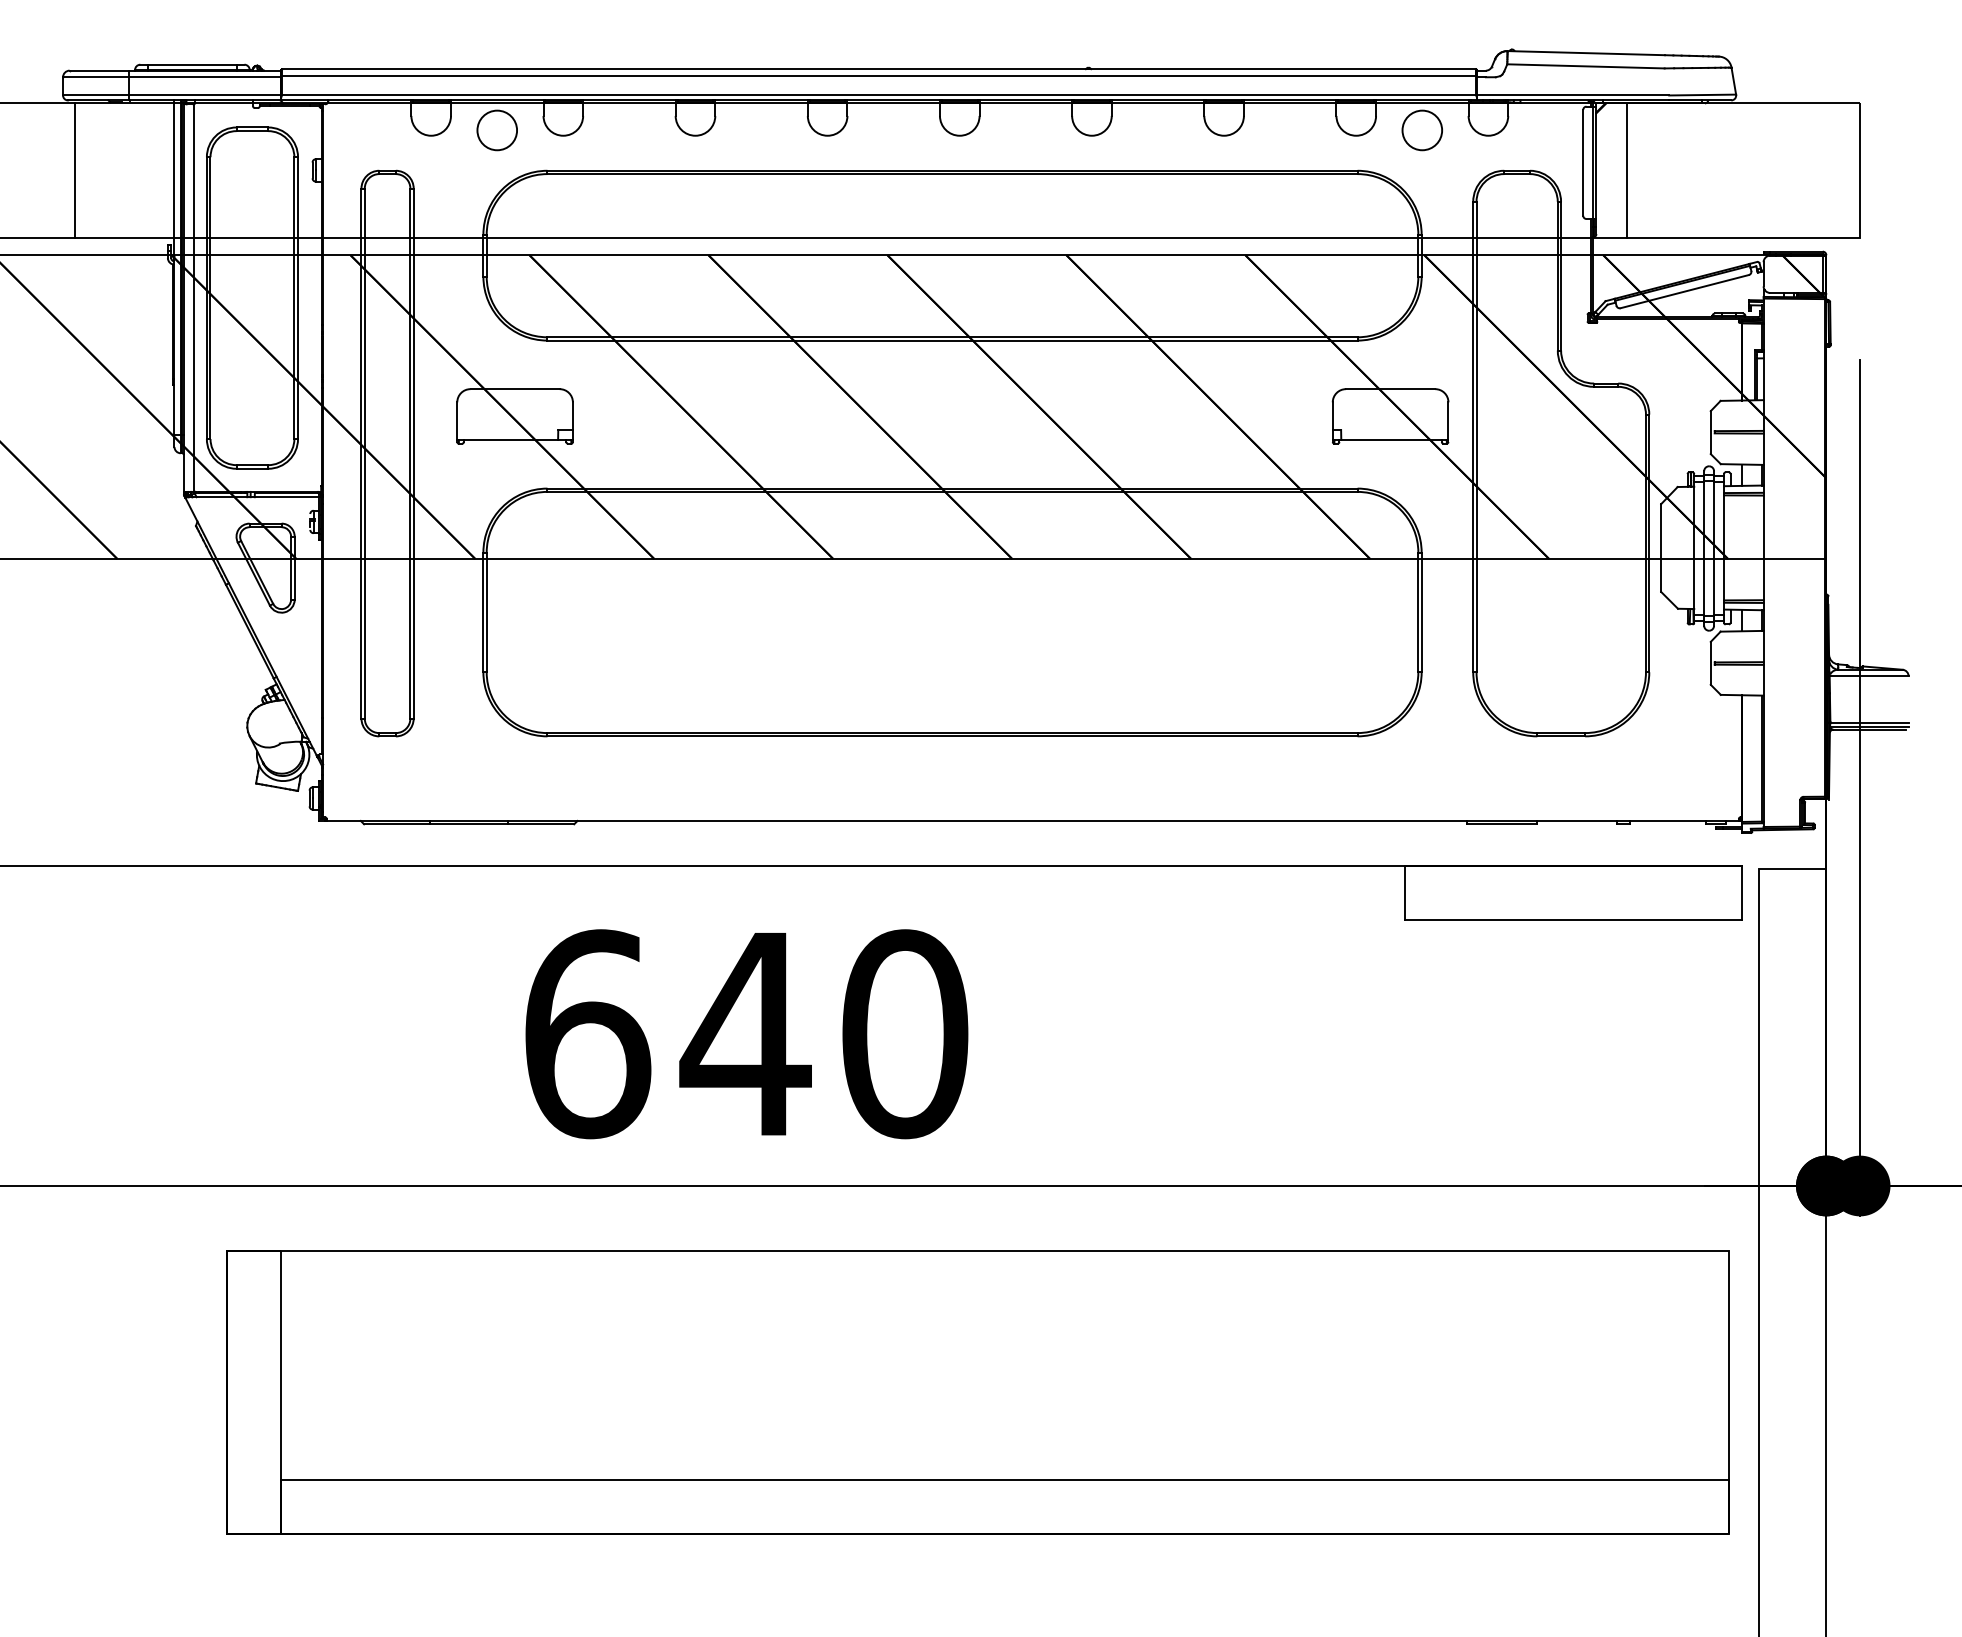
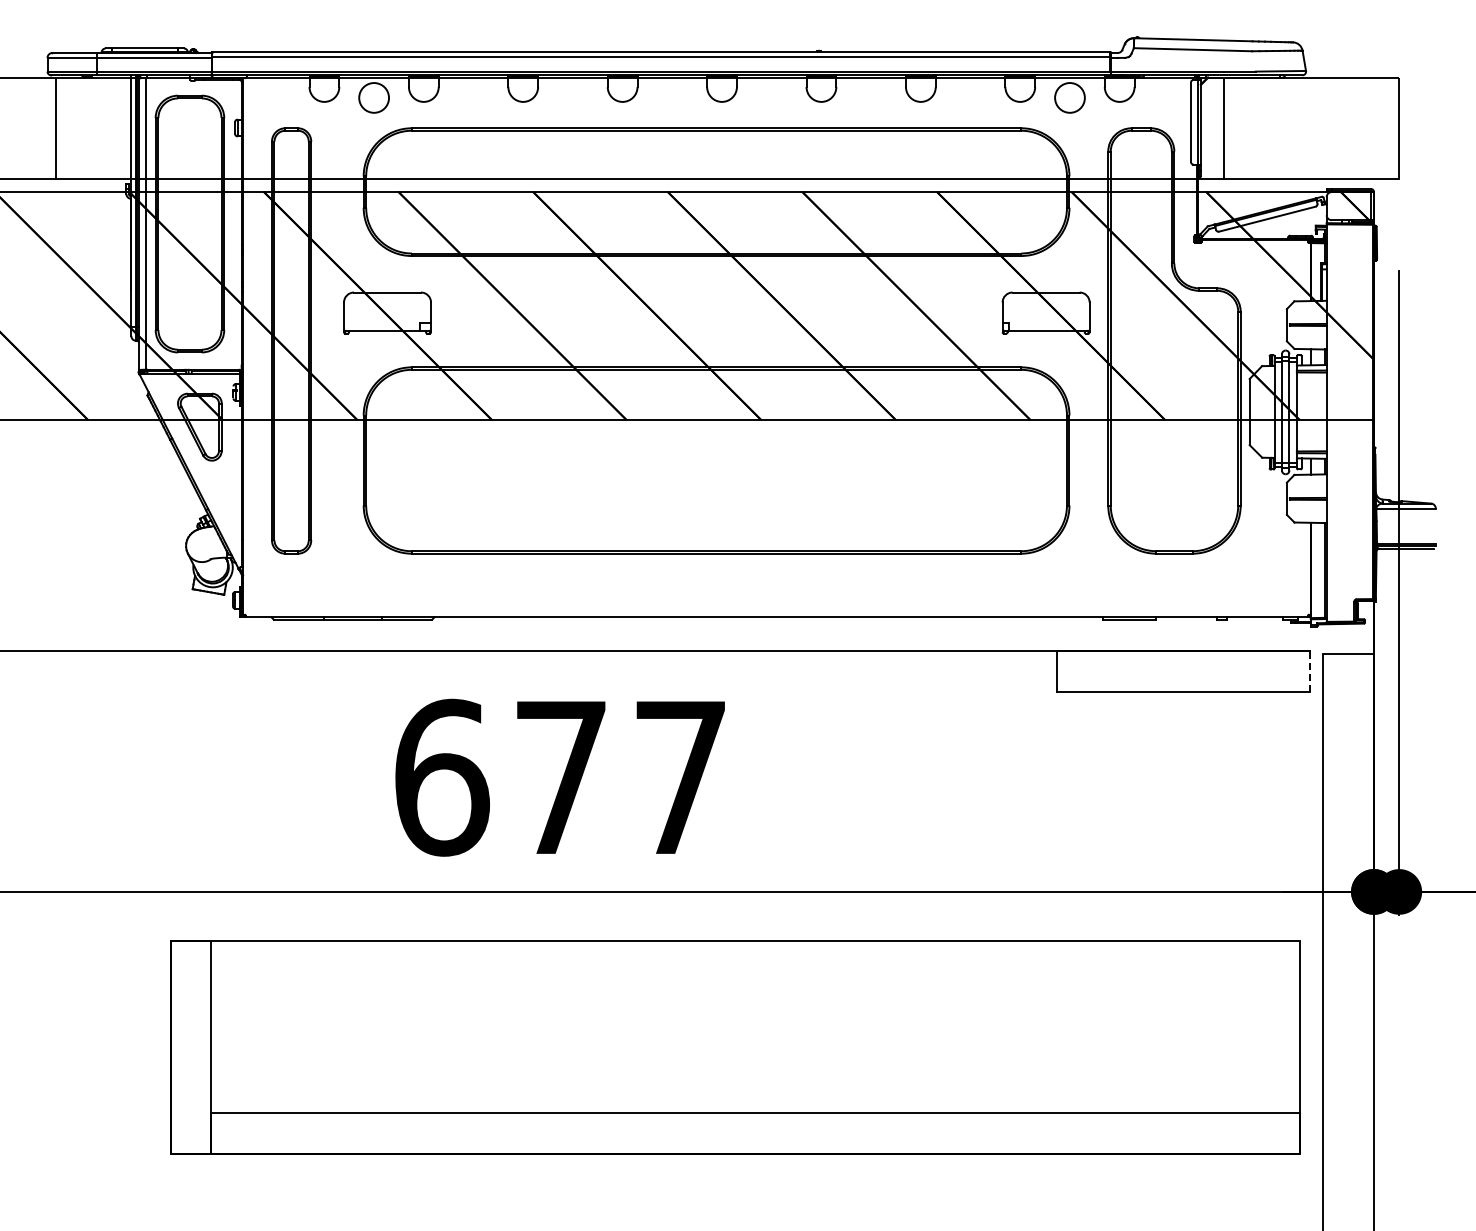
line: (1742, 892) -> (1310, 671), solid -> dashed
text: (823, 1033) -> (619, 777), 640 -> 677

